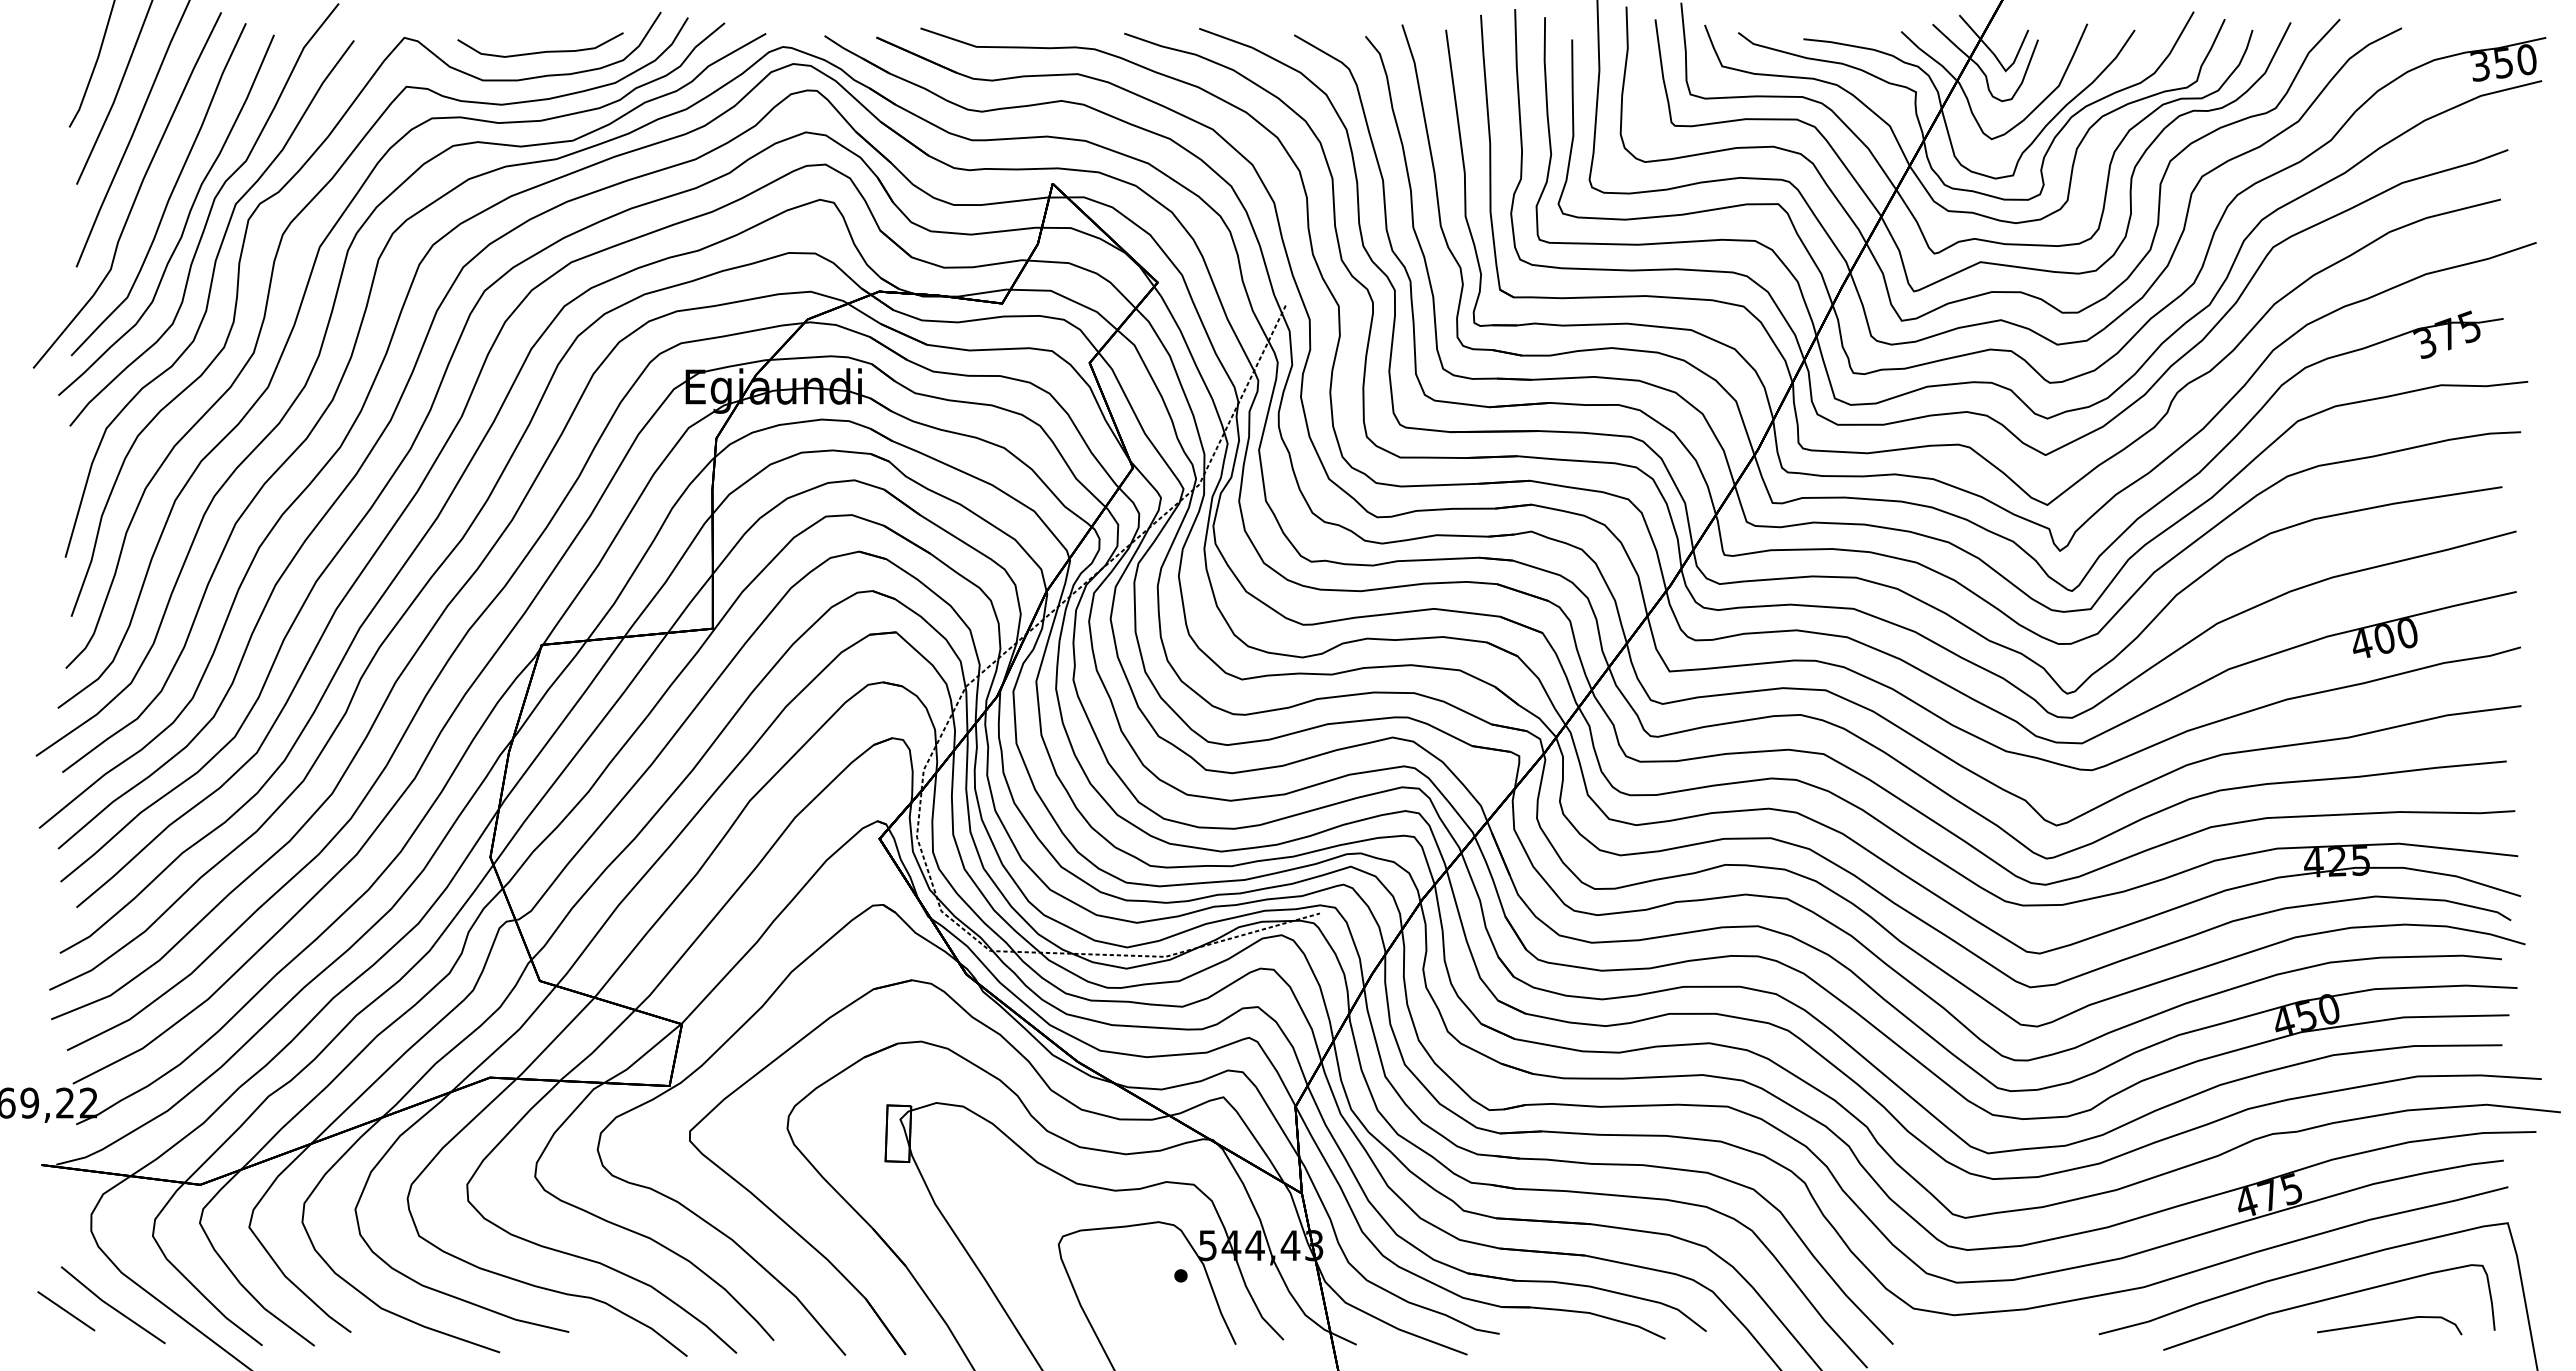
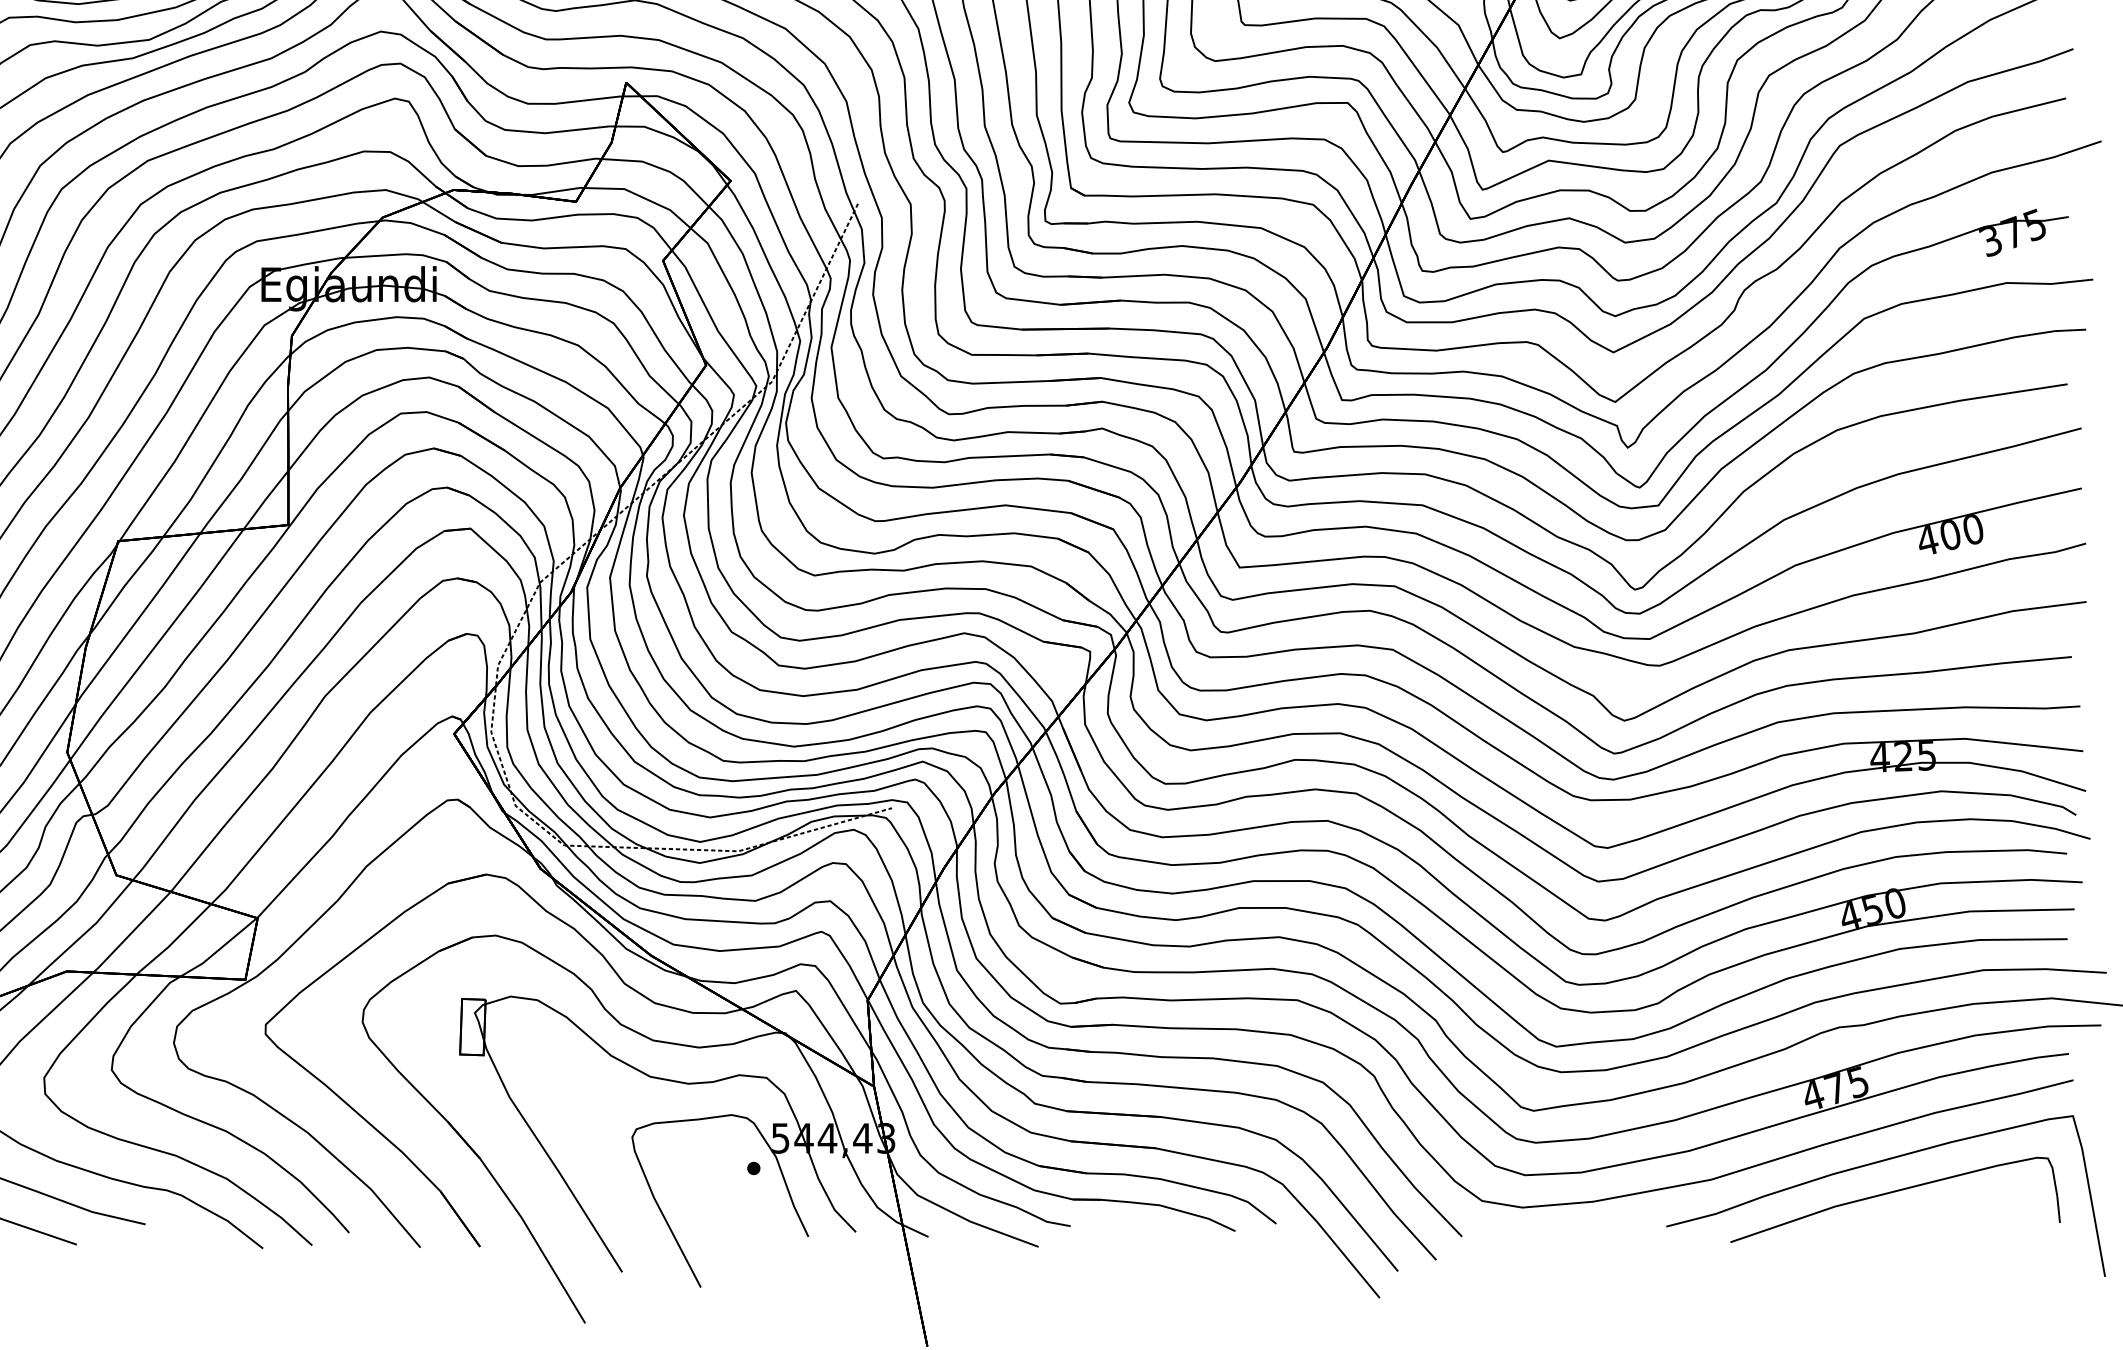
curve: (2389, 1322) -> (1955, 1214), removed

